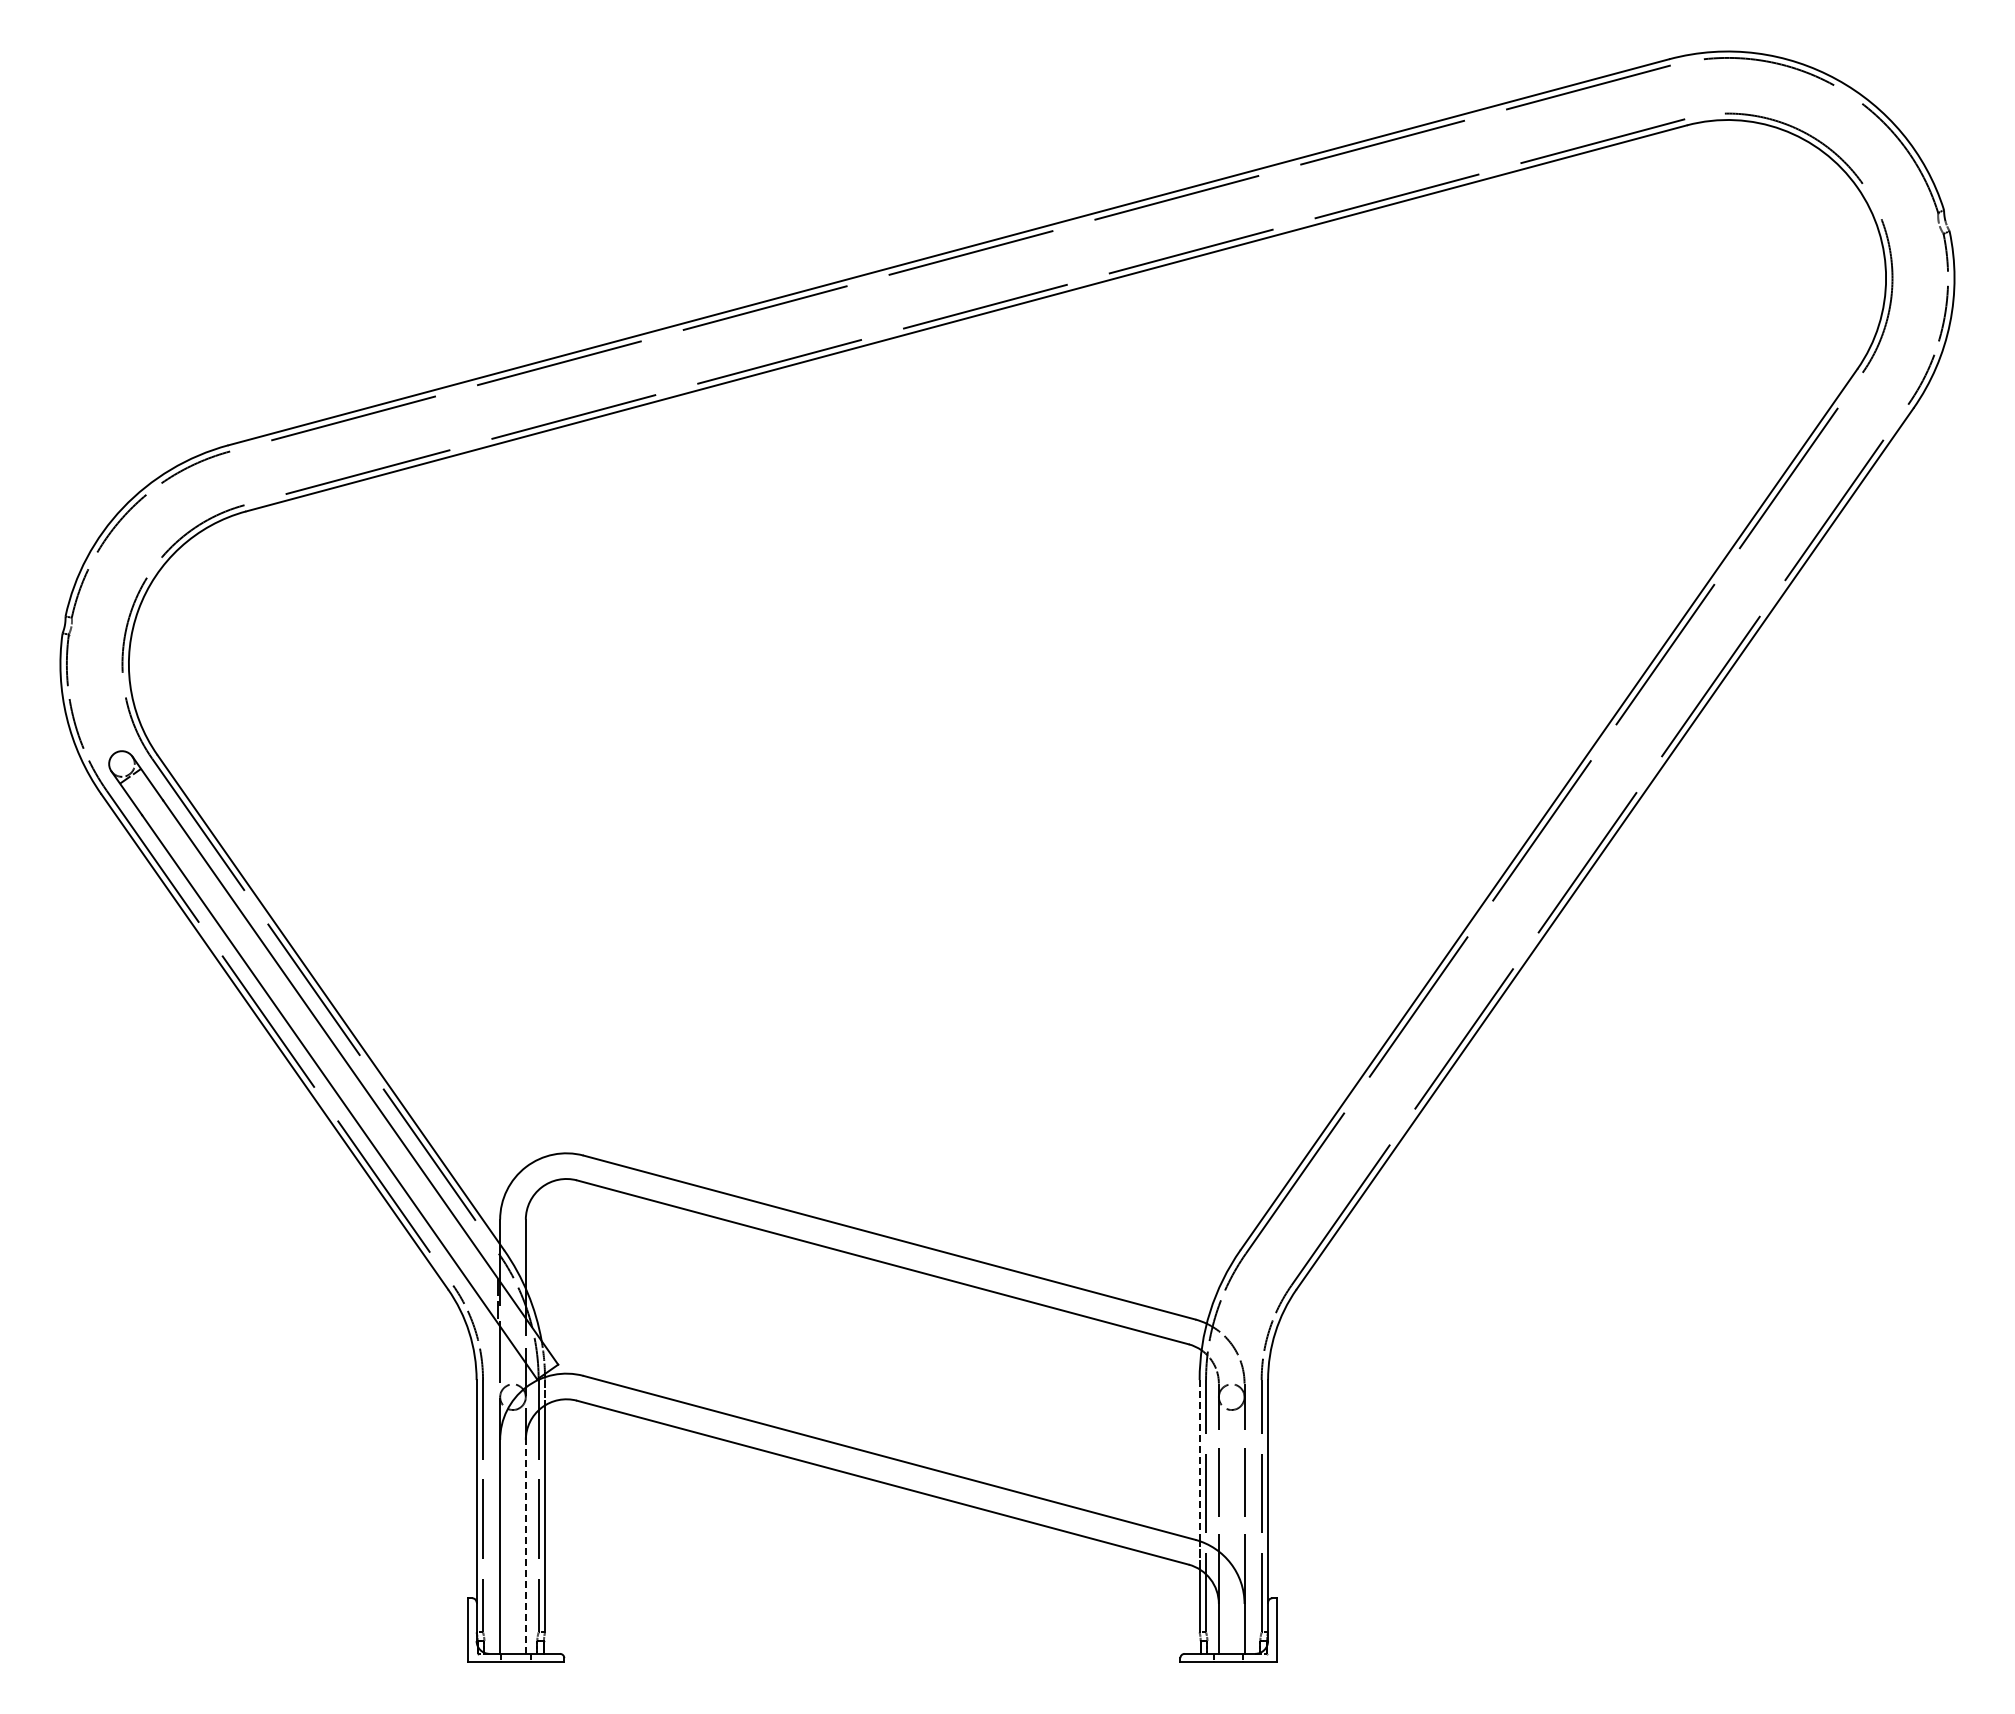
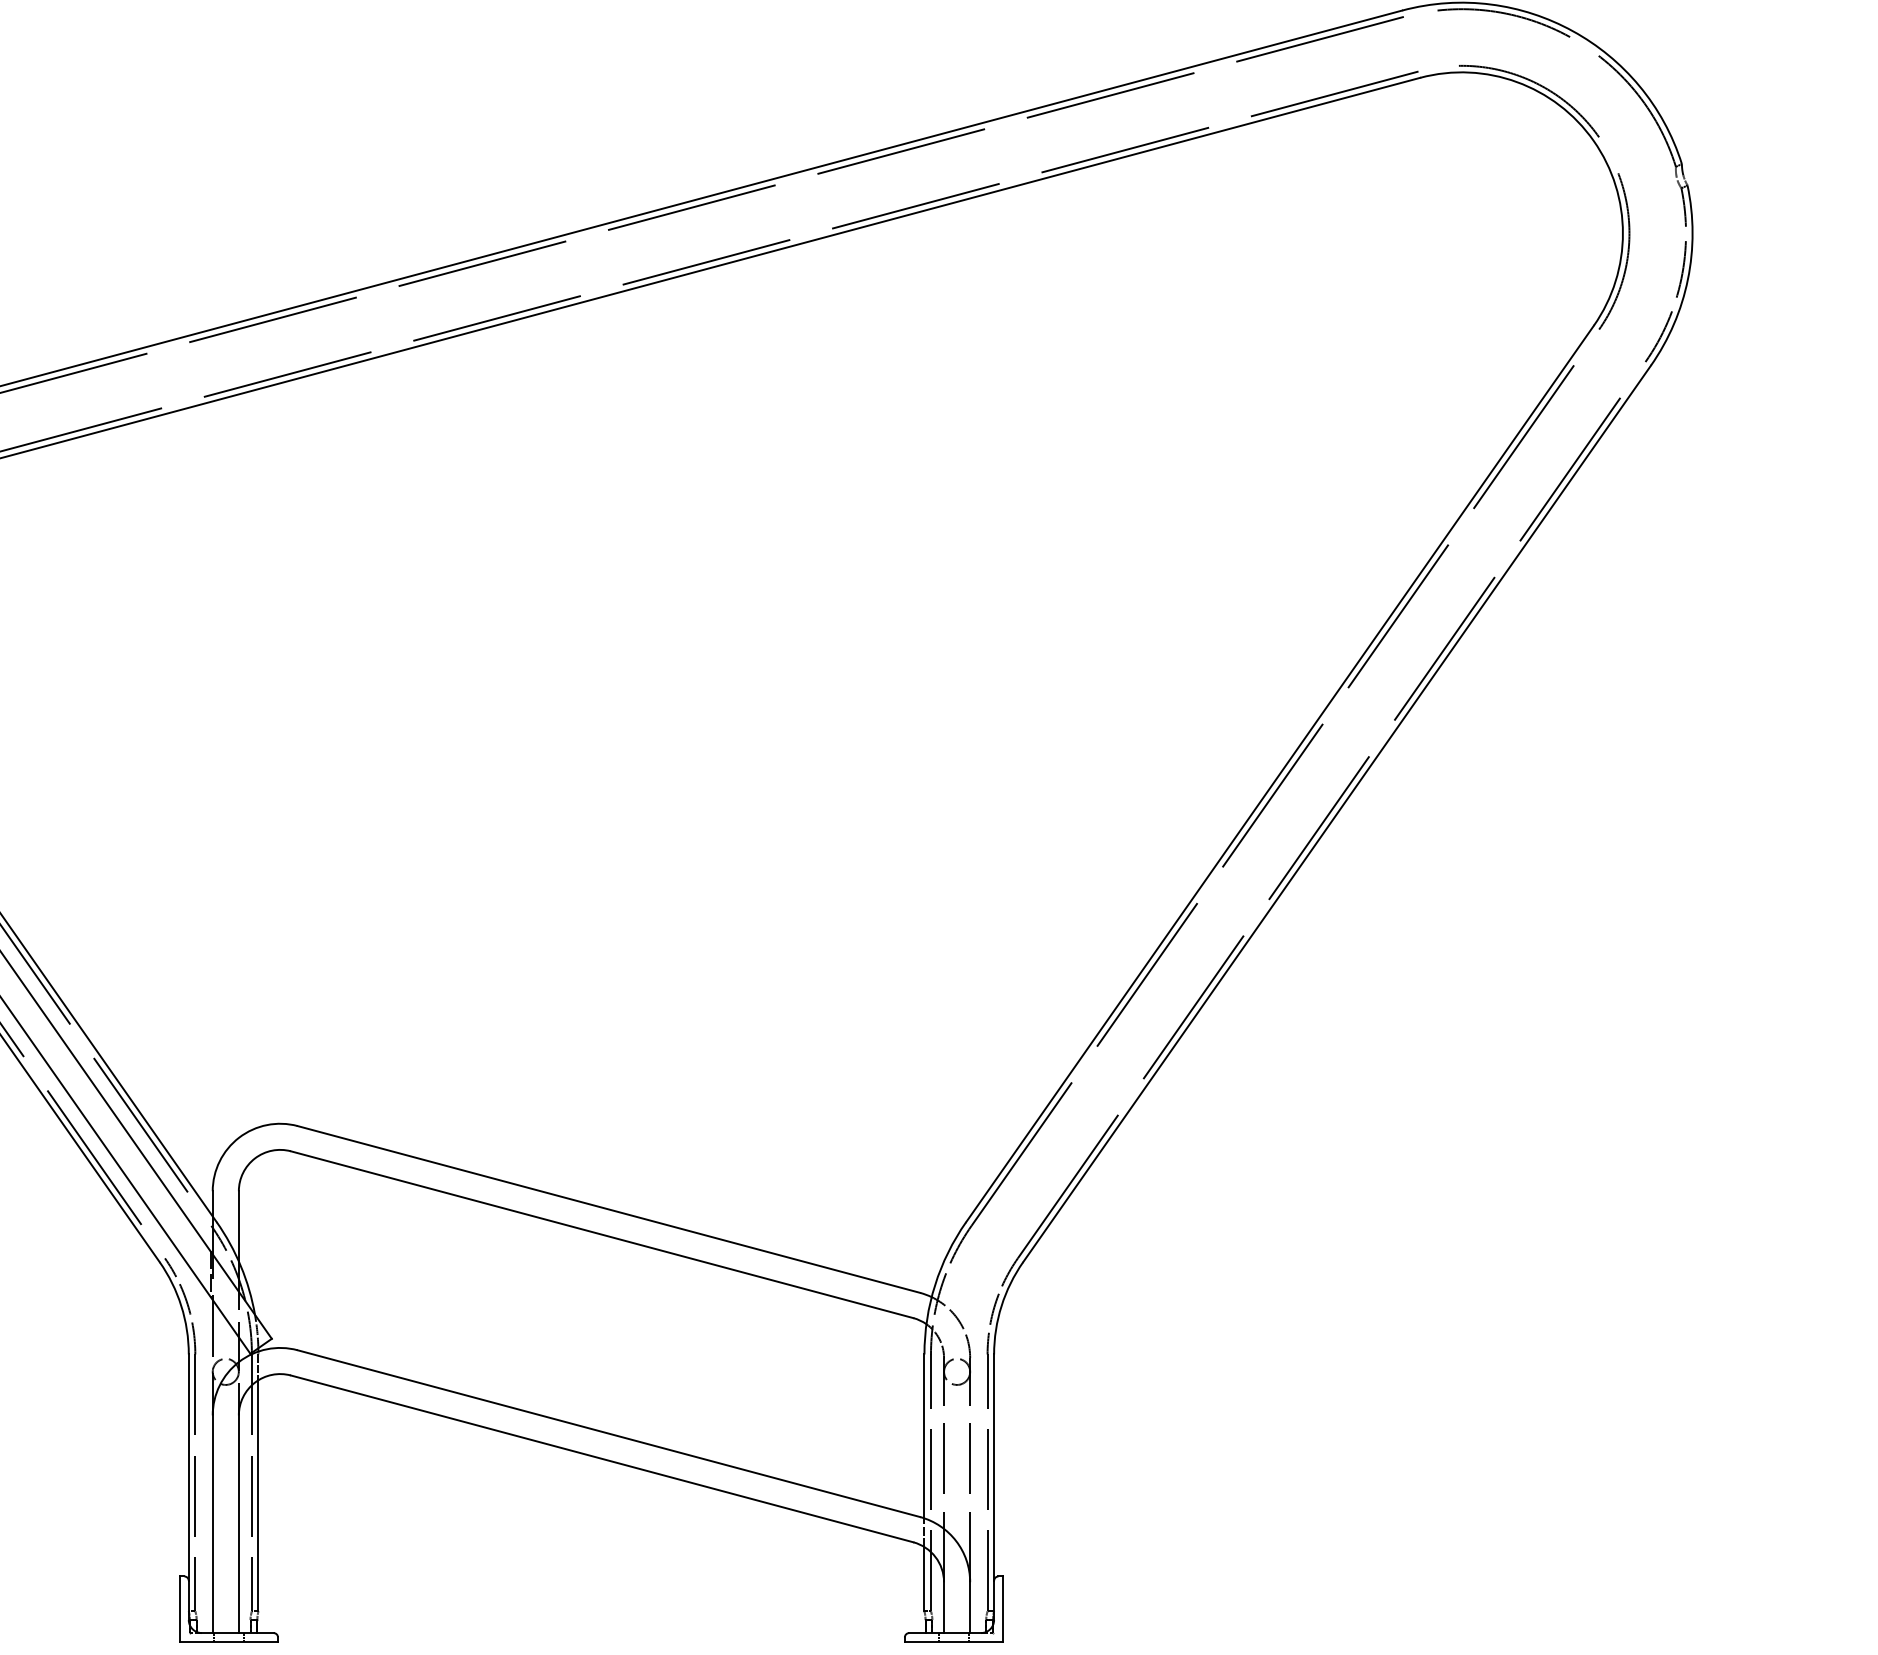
line: (1199, 1460) -> (924, 1436), dashed -> solid
line: (525, 1546) -> (238, 1523), dashed -> solid

